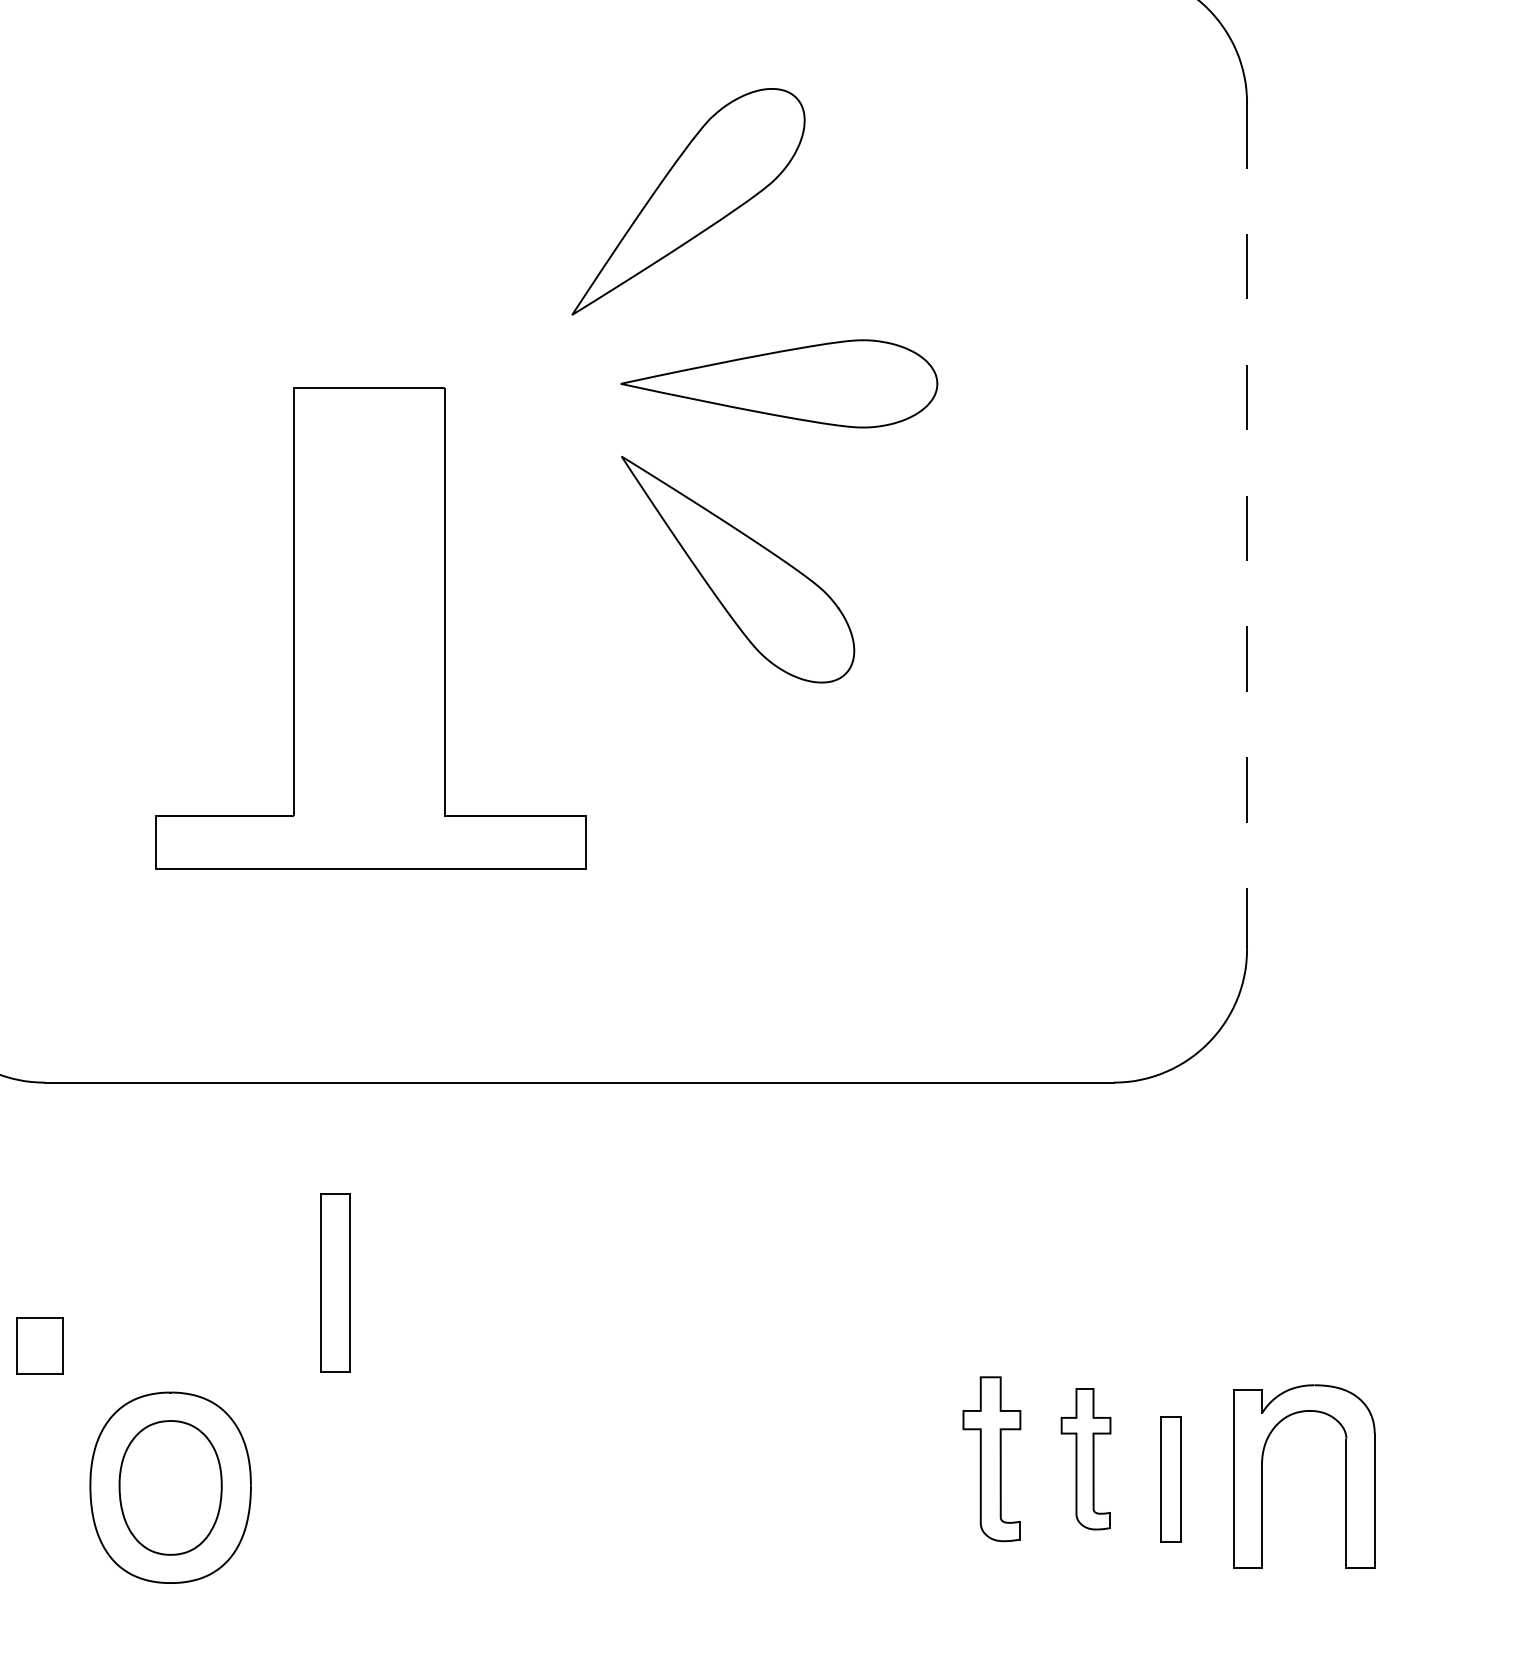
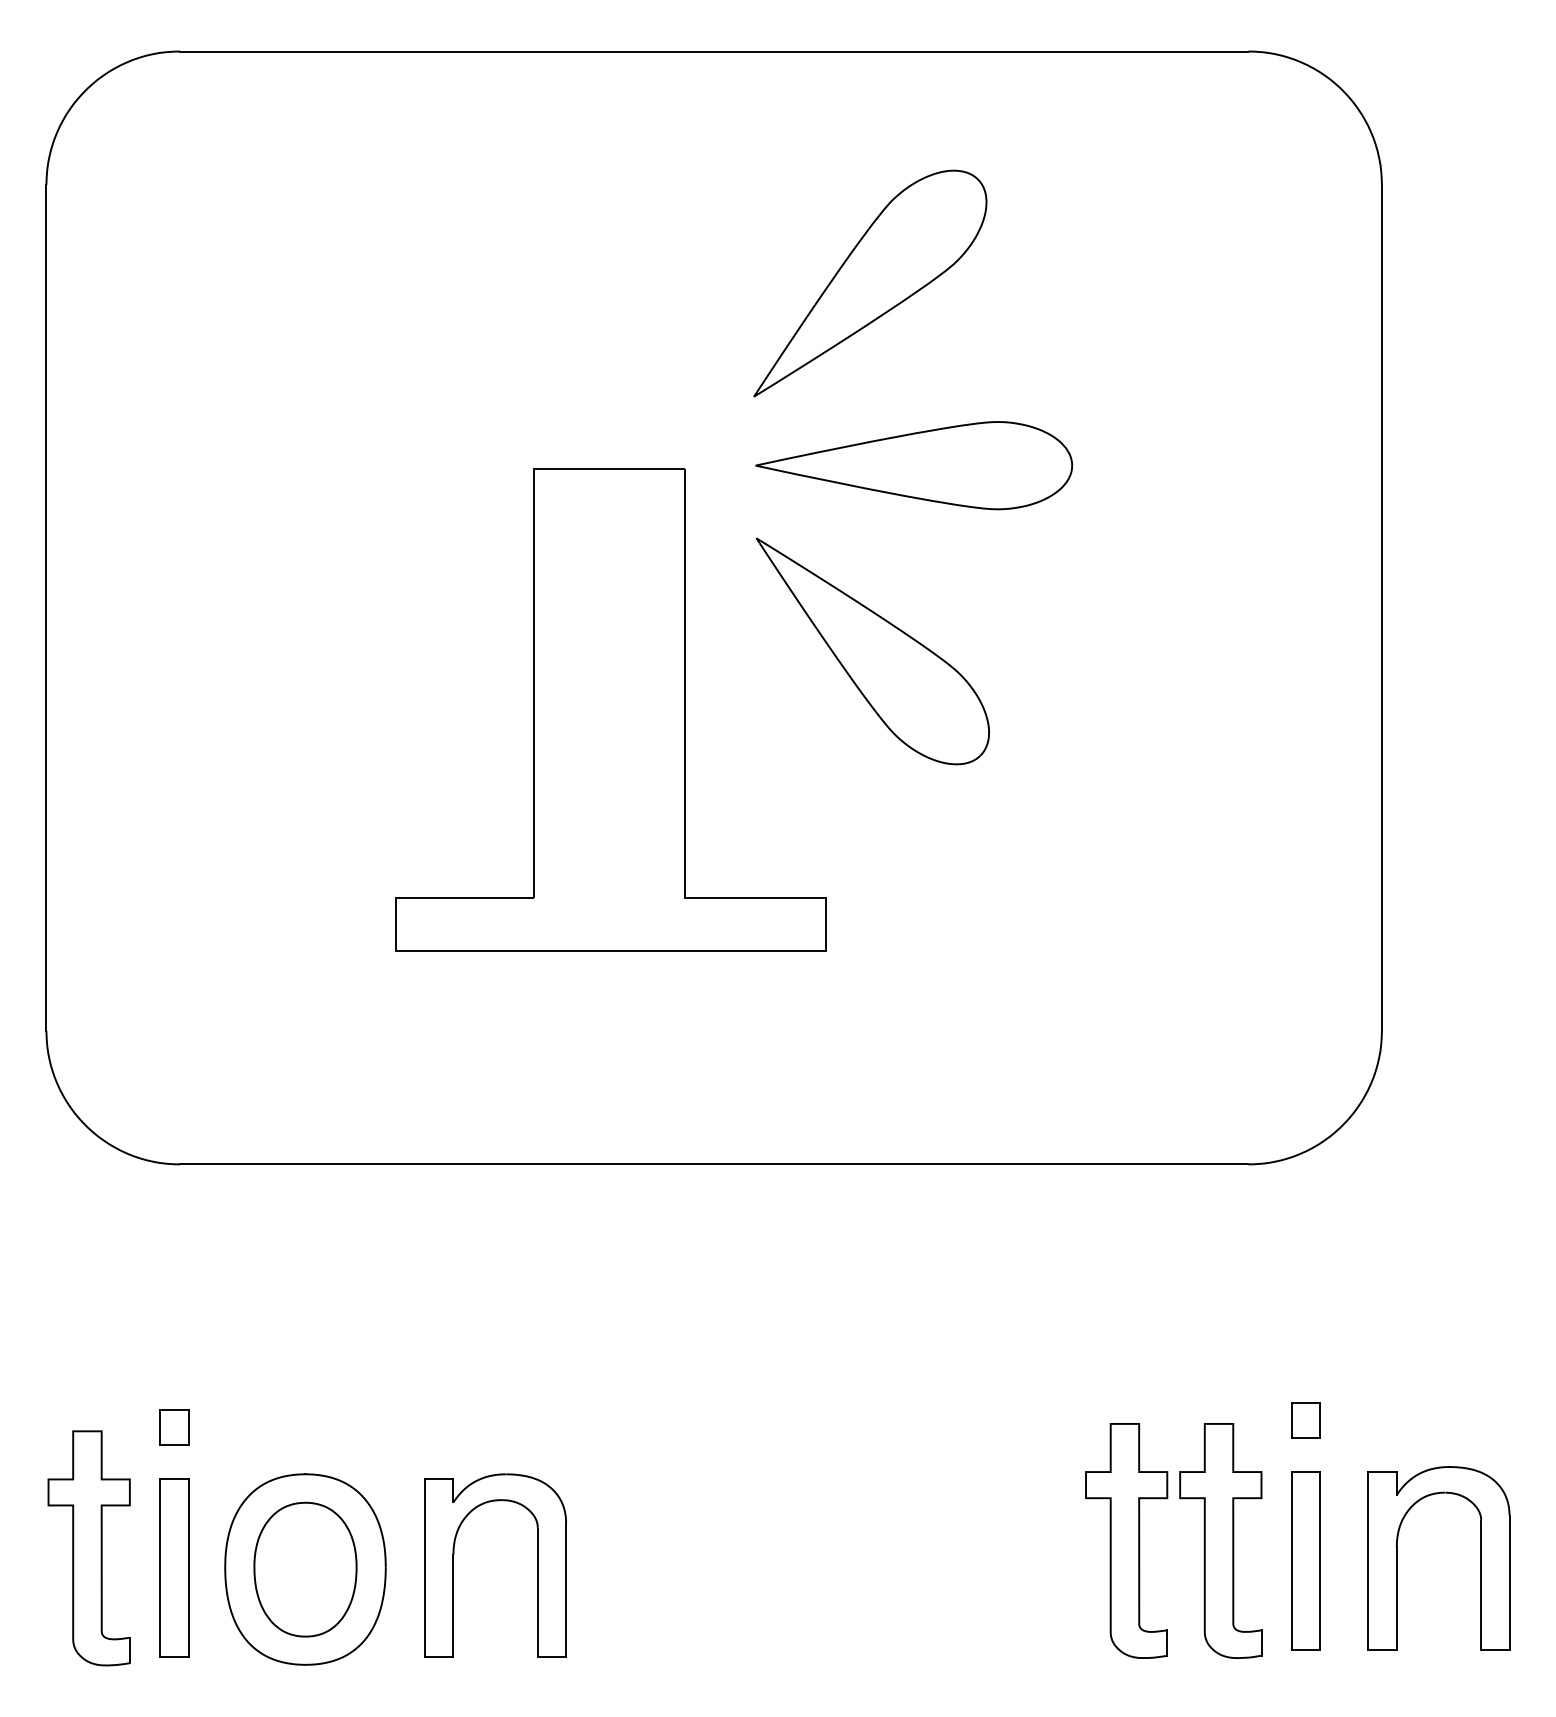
part: (688, 201) -> (870, 283), moved
line: (1246, 525) -> (1381, 607), dashed -> solid
part: (370, 627) -> (610, 709), moved
part: (335, 1281) -> (174, 1567), moved
part: (1170, 1338) -> (1305, 1420), added
part: (39, 1345) -> (174, 1427), size x0.62
part: (991, 1458) -> (1126, 1540), size x1.43
part: (1085, 1458) -> (1220, 1540), size x1.67
part: (1170, 1478) -> (1305, 1560), size x1.43
part: (318, 1483) -> (453, 1565), added

